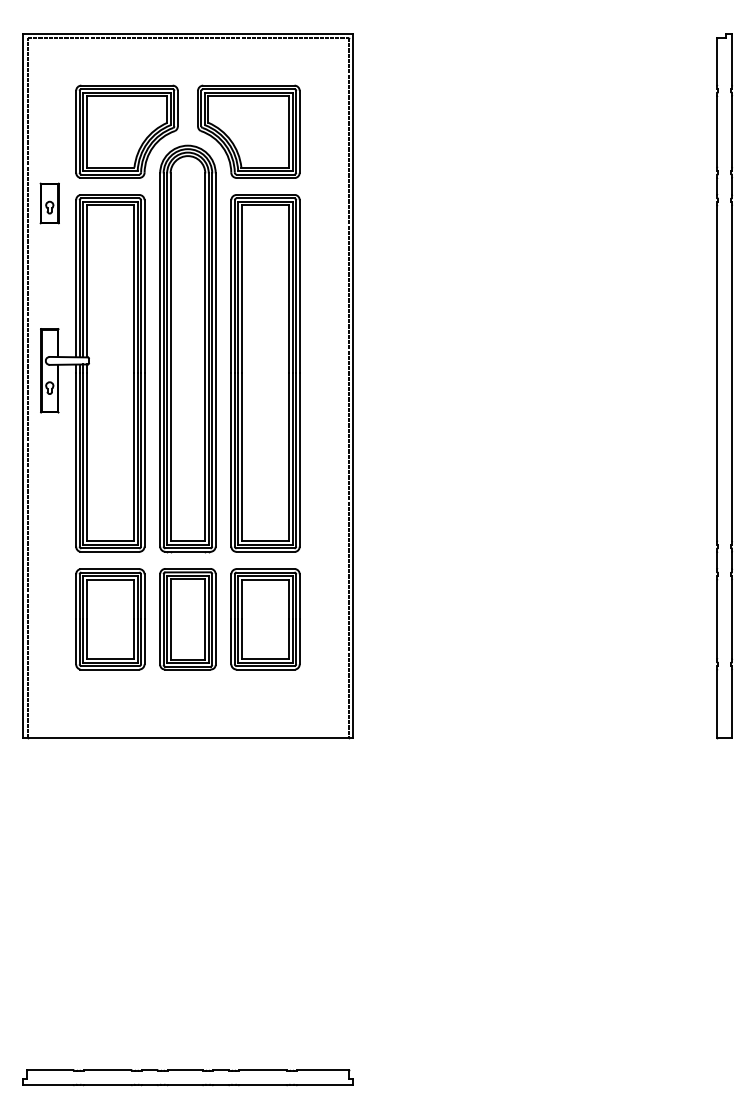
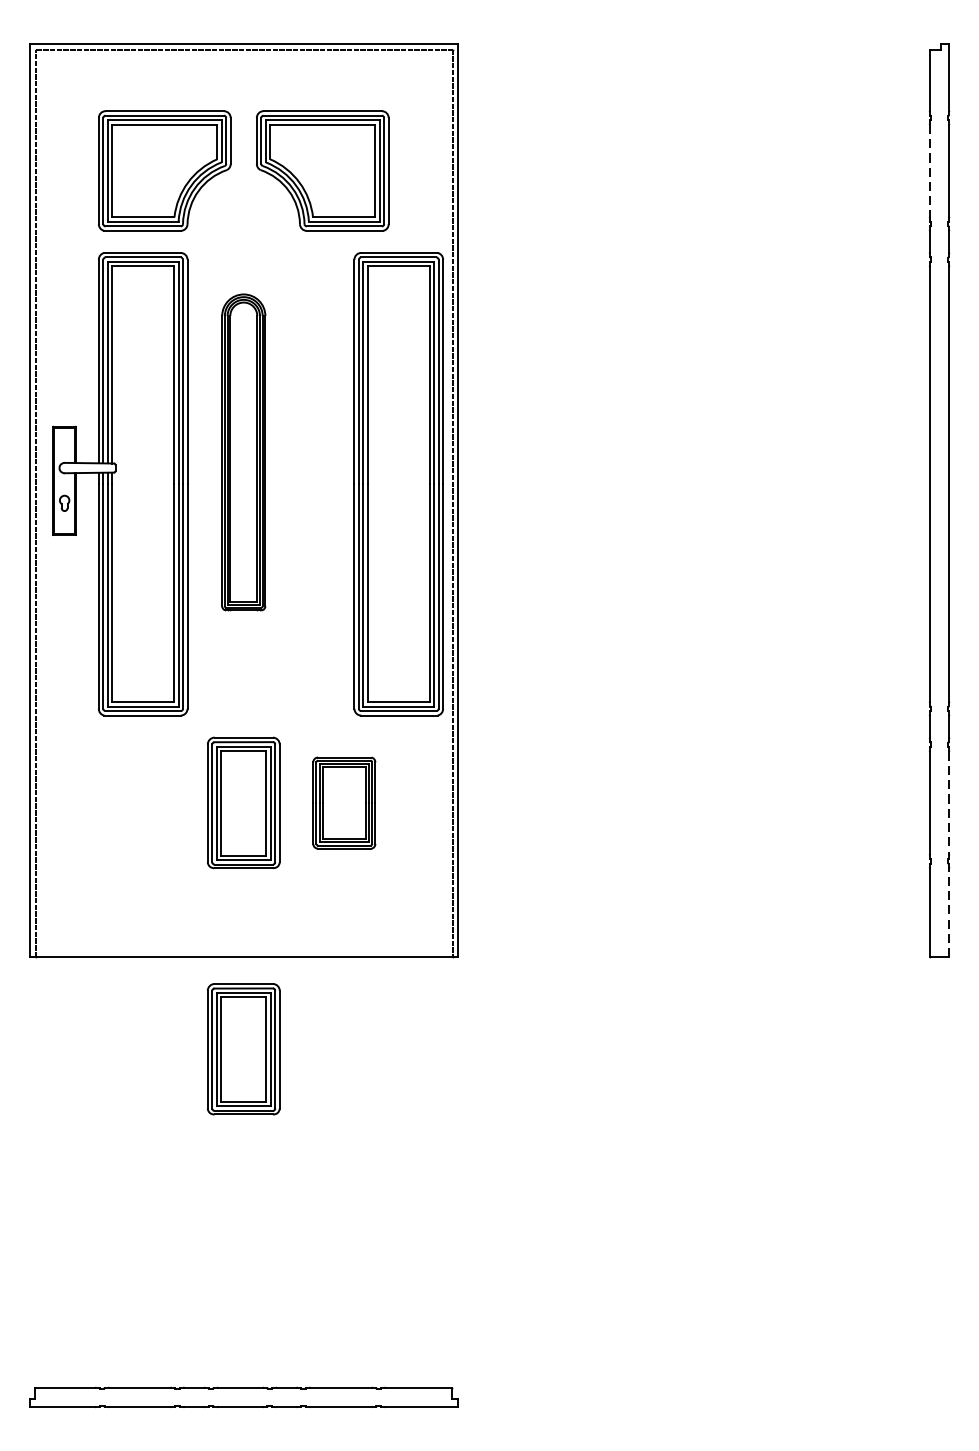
line: (717, 131) -> (930, 170), solid -> dashed
part: (49, 203) -> (64, 263), removed
part: (187, 348) -> (243, 451), size x0.6
part: (265, 373) -> (398, 484), moved
part: (110, 619) -> (143, 803), removed
part: (265, 619) -> (344, 803), size x0.7
line: (732, 619) -> (949, 803), solid -> dashed
line: (732, 703) -> (949, 912), solid -> dashed
part: (187, 809) -> (243, 1049), added

